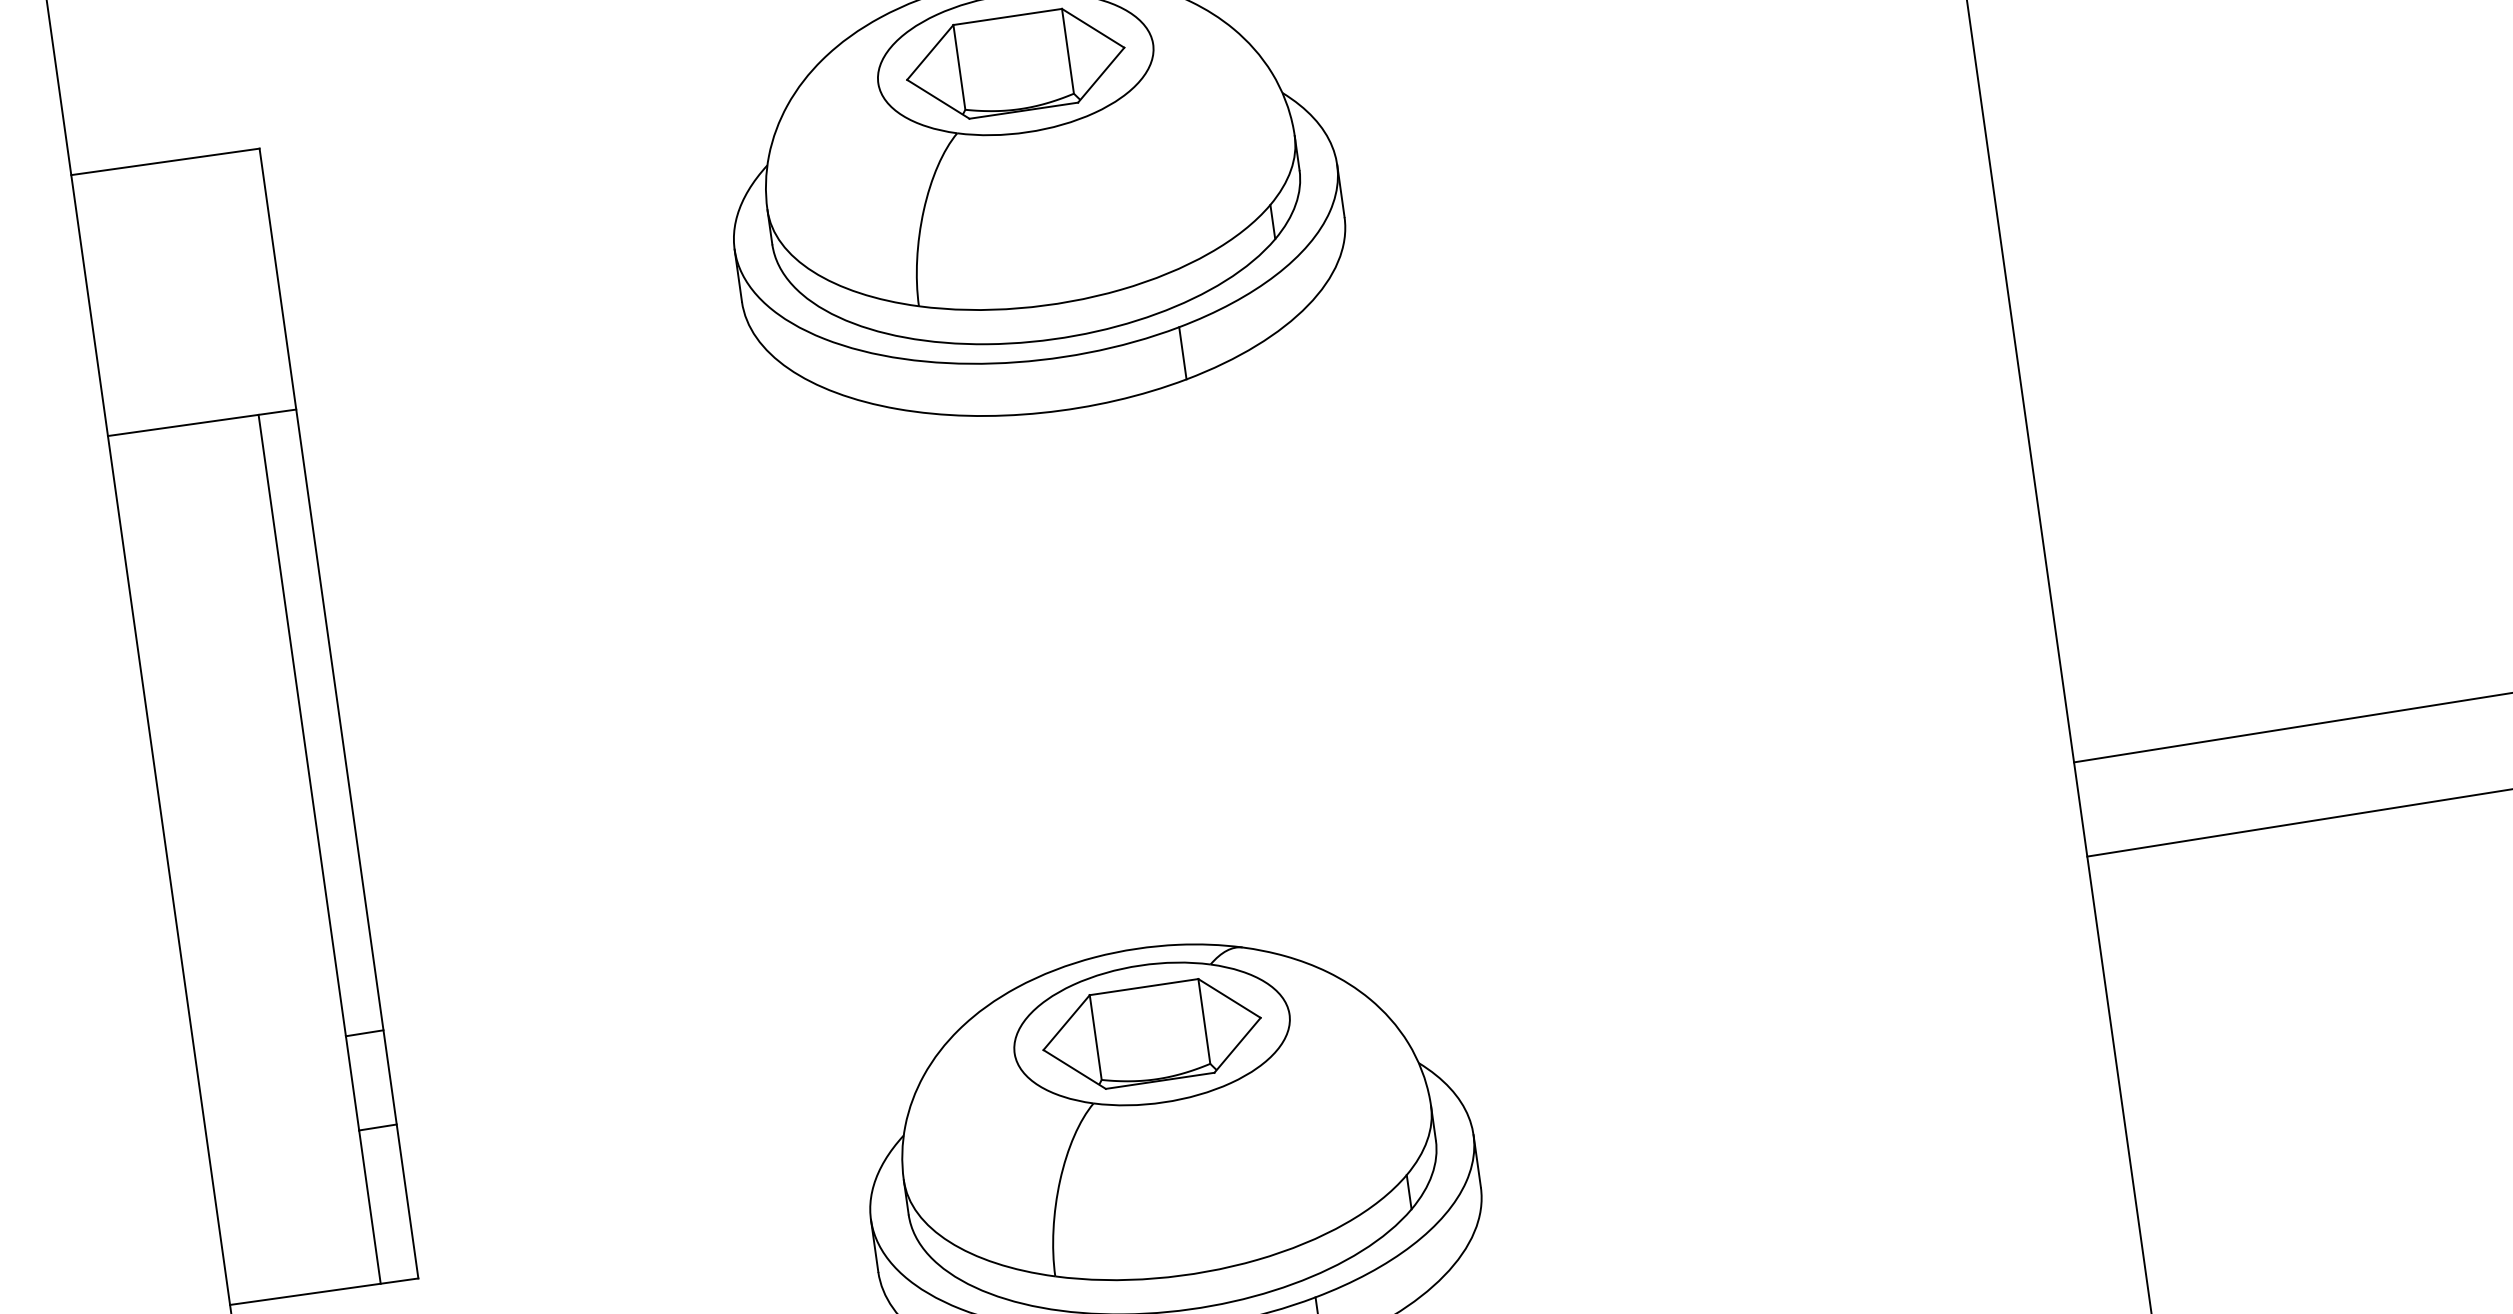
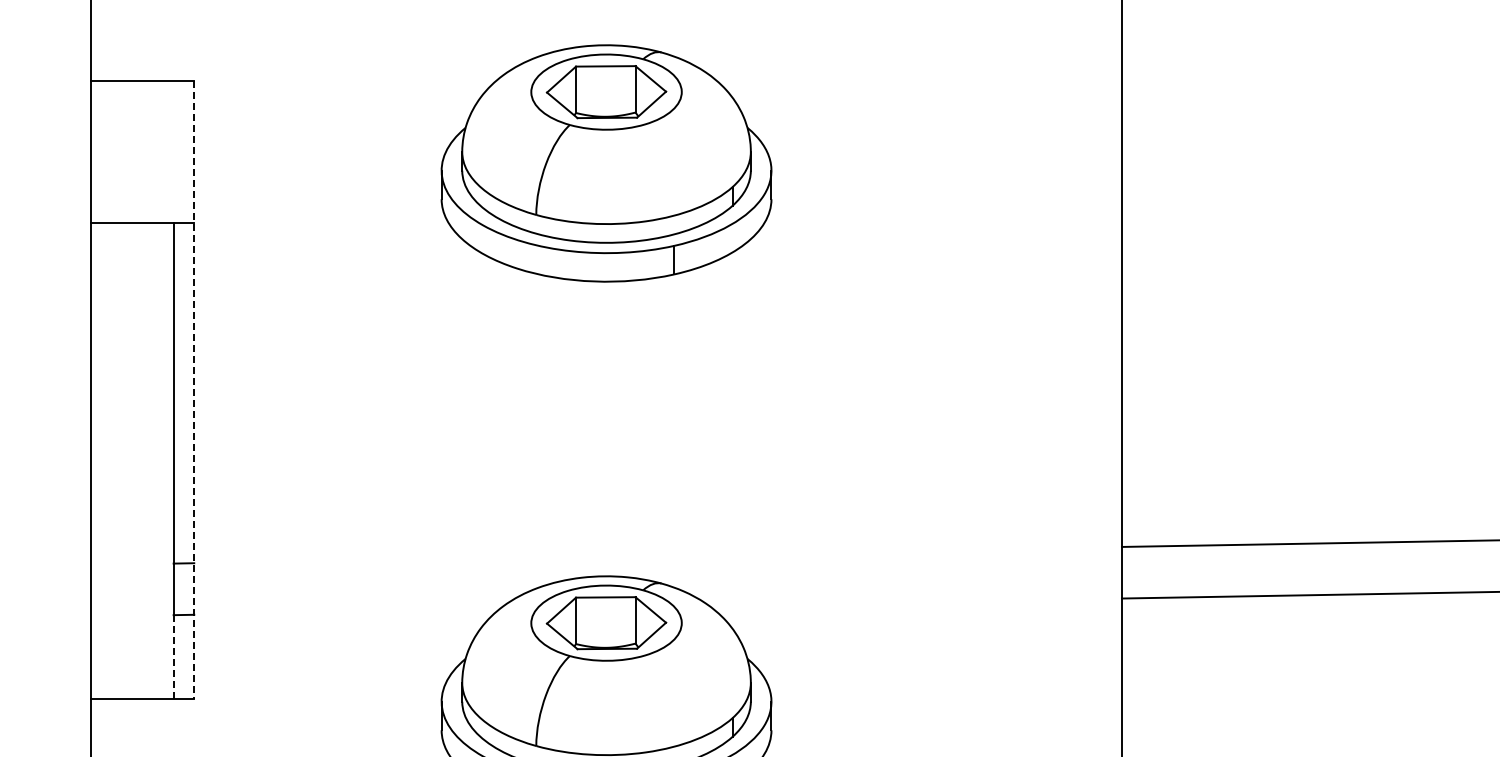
line: (339, 714) -> (194, 390), solid -> dashed
line: (369, 1207) -> (173, 657), solid -> dashed

